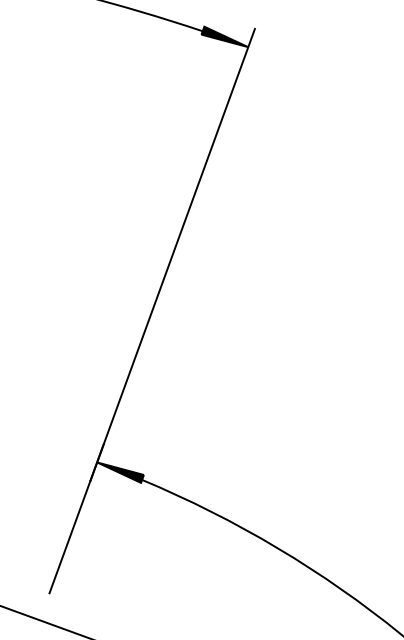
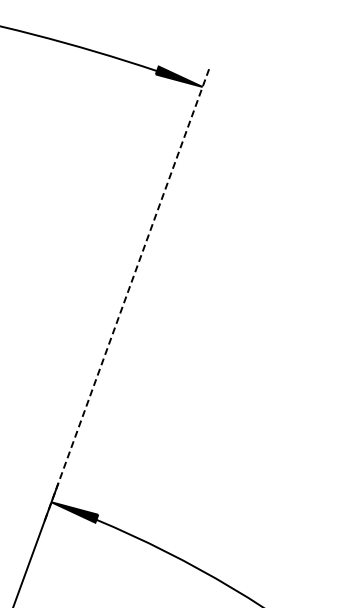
line: (172, 254) -> (126, 294), solid -> dashed

